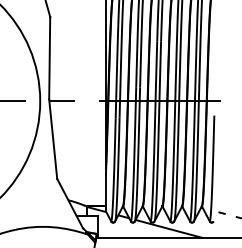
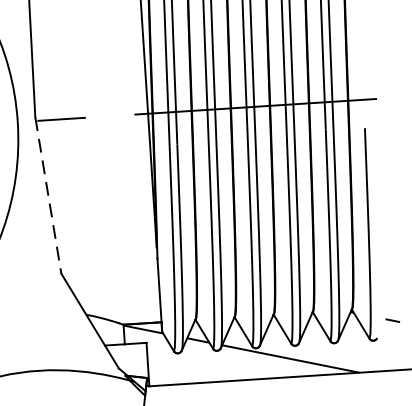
line: (53, 139) -> (48, 196), solid -> dashed

